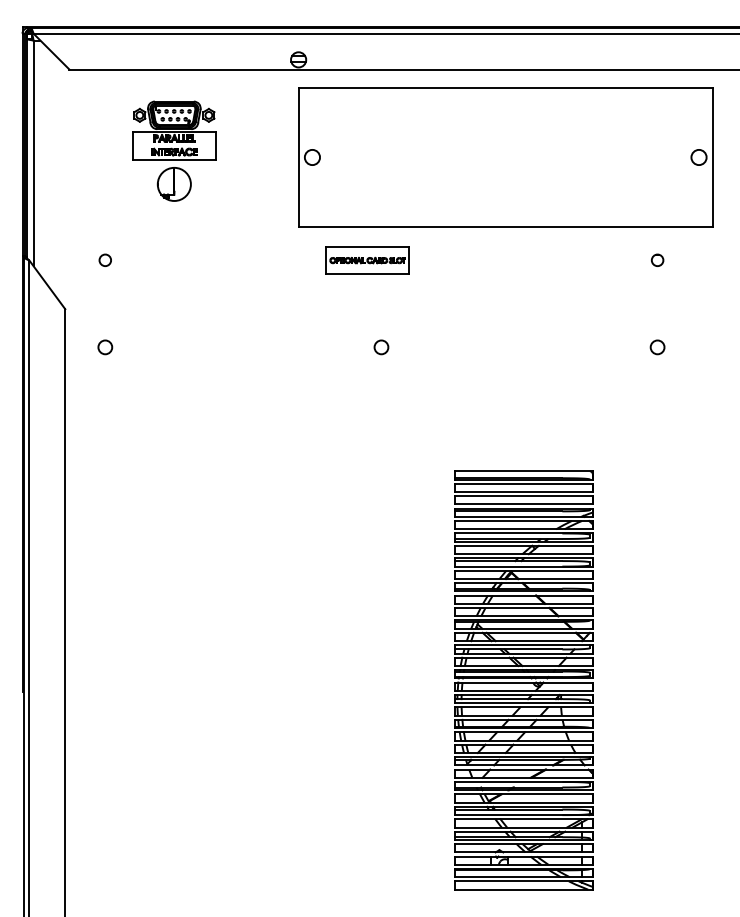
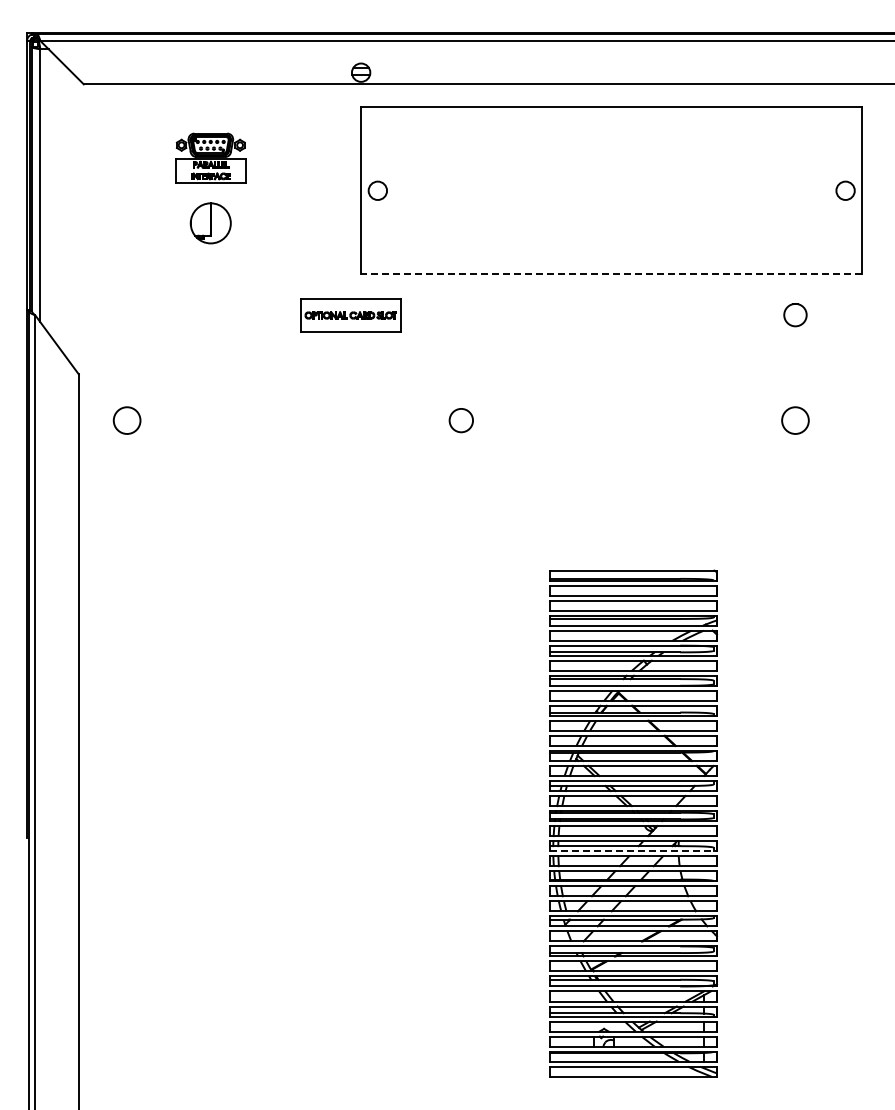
part: (174, 129) -> (210, 157), size x0.7
line: (505, 226) -> (611, 274), solid -> dashed
circle: (105, 260) -> (127, 315), removed
part: (367, 260) -> (350, 315), moved
circle: (657, 260) -> (795, 315), size x1.6
circle: (105, 347) -> (127, 420), size x1.6
circle: (381, 347) -> (461, 420), size x1.4
circle: (657, 347) -> (795, 420), size x1.6
line: (523, 703) -> (633, 851), solid -> dashed

